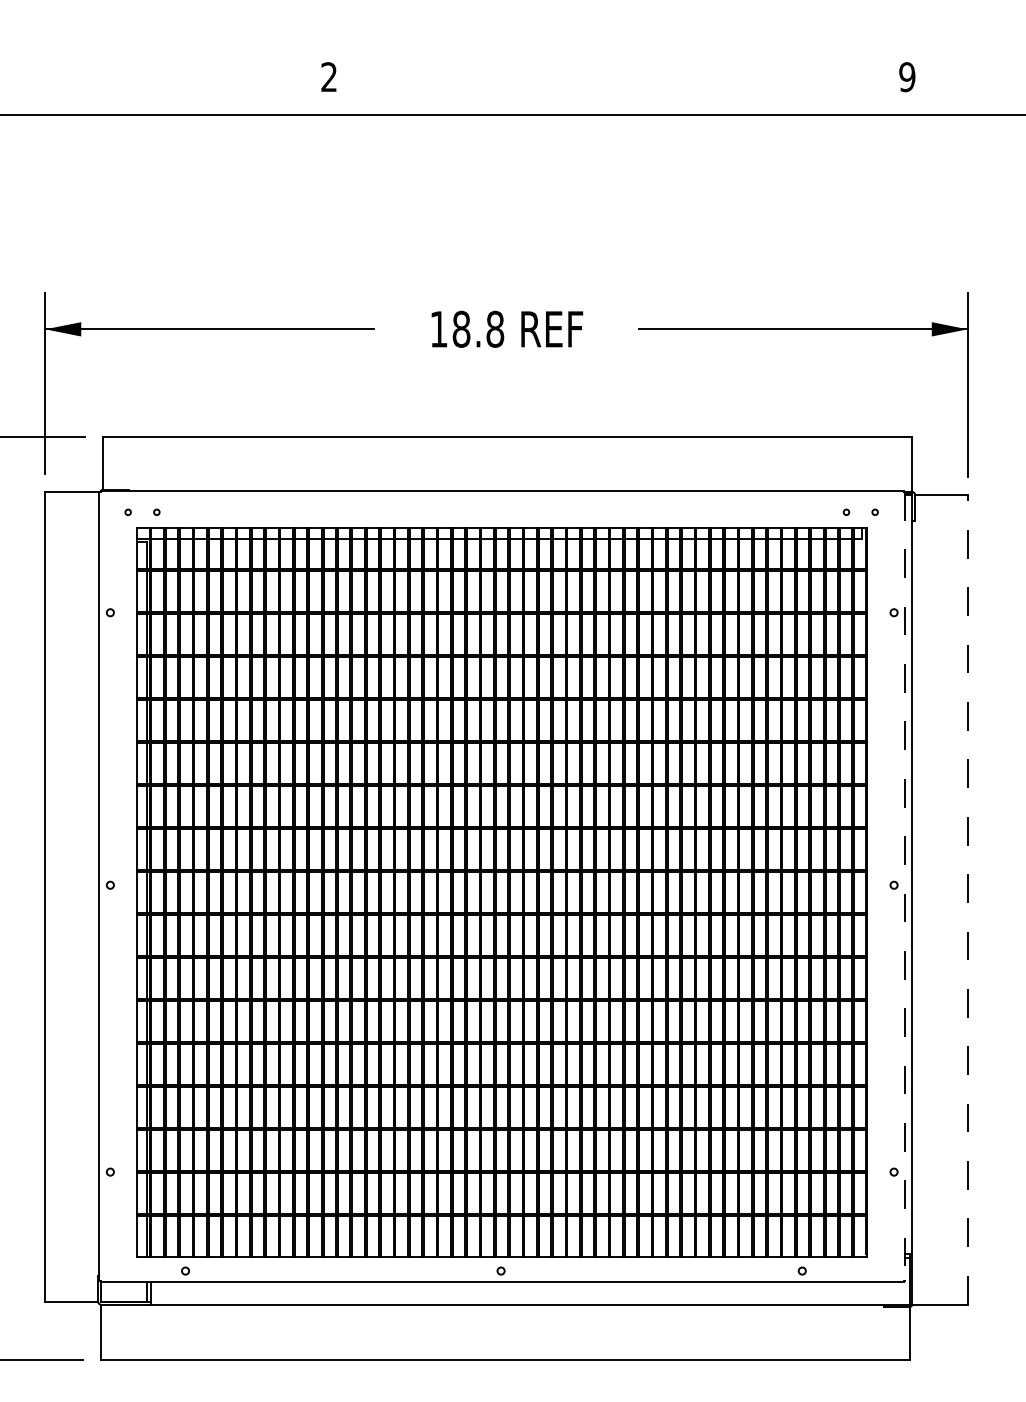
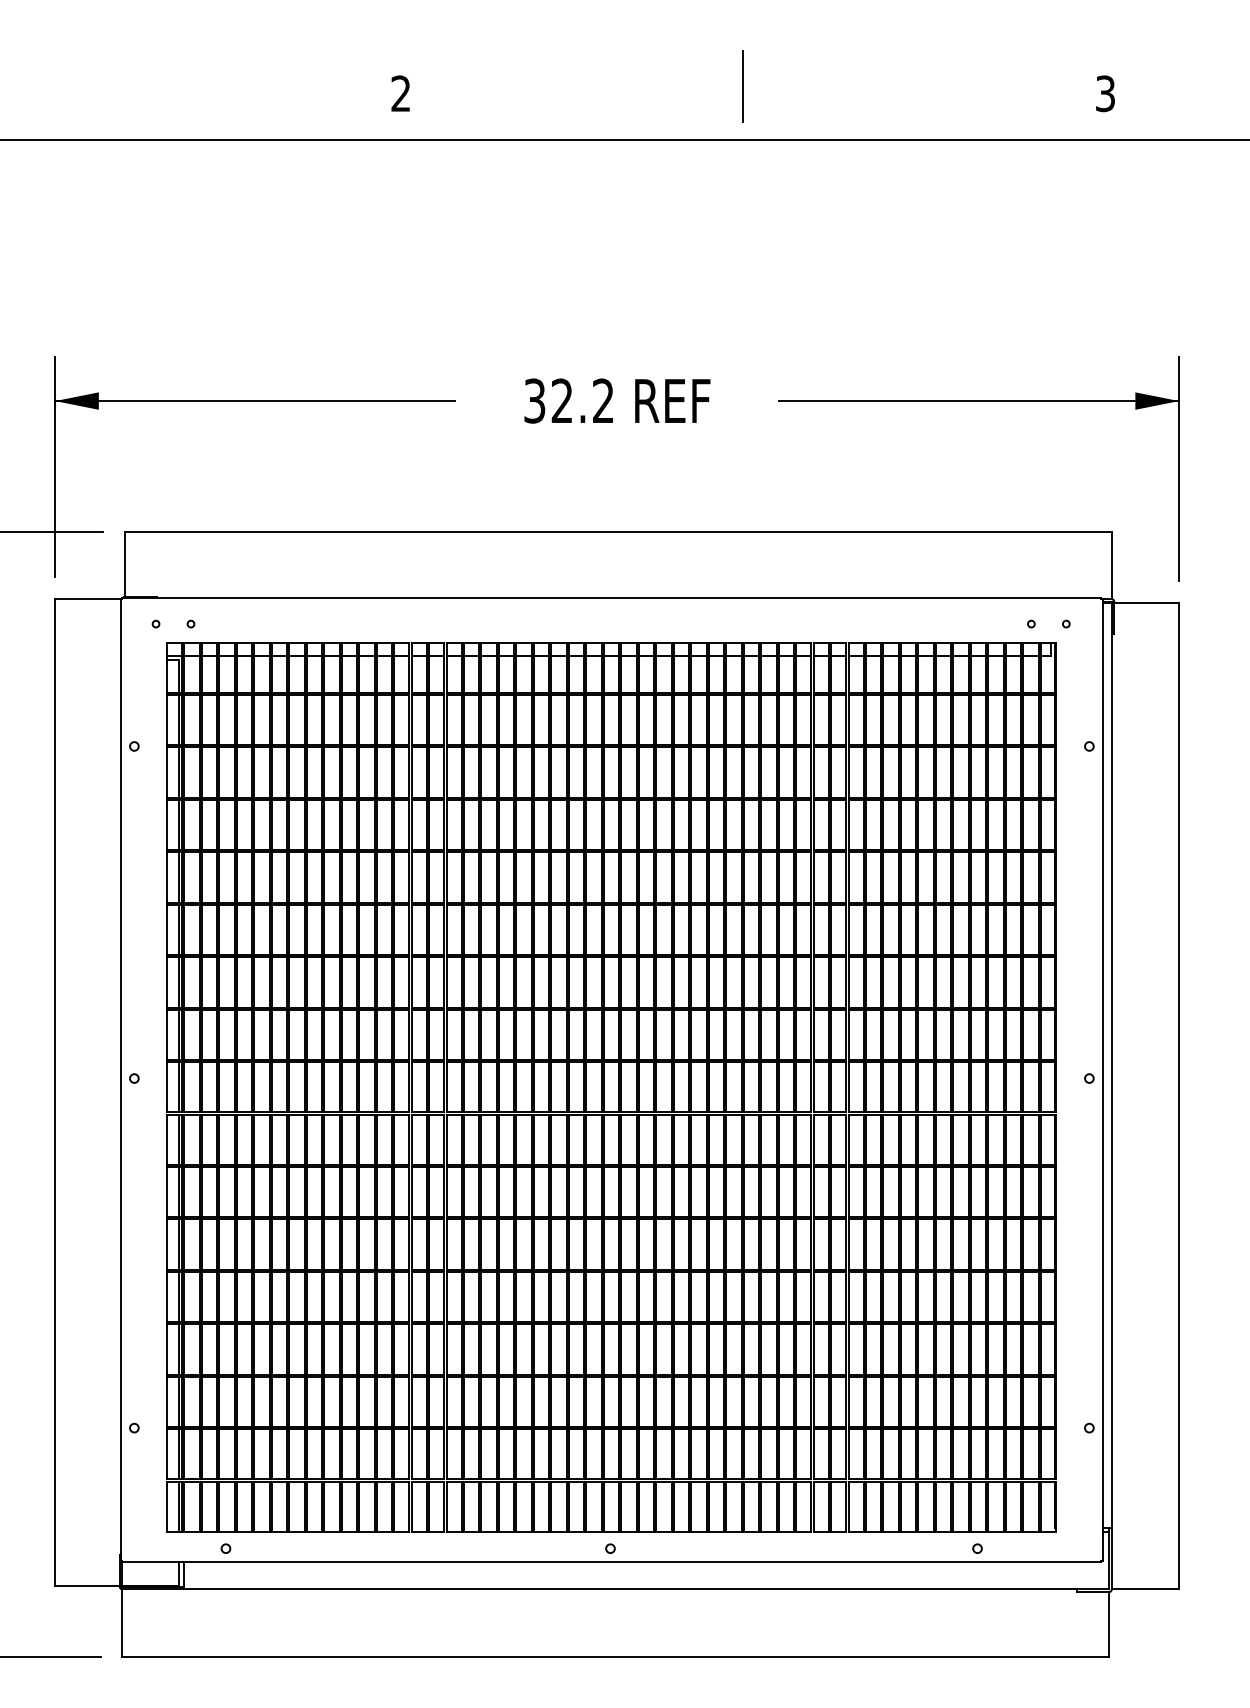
line: (609, 71) -> (742, 86), added
text: (907, 76) -> (1105, 93), 9 -> 3
text: (467, 328) -> (569, 400), 18.8 -> 32.2
line: (904, 886) -> (1102, 1079), dashed -> solid
line: (968, 899) -> (1179, 1095), dashed -> solid

